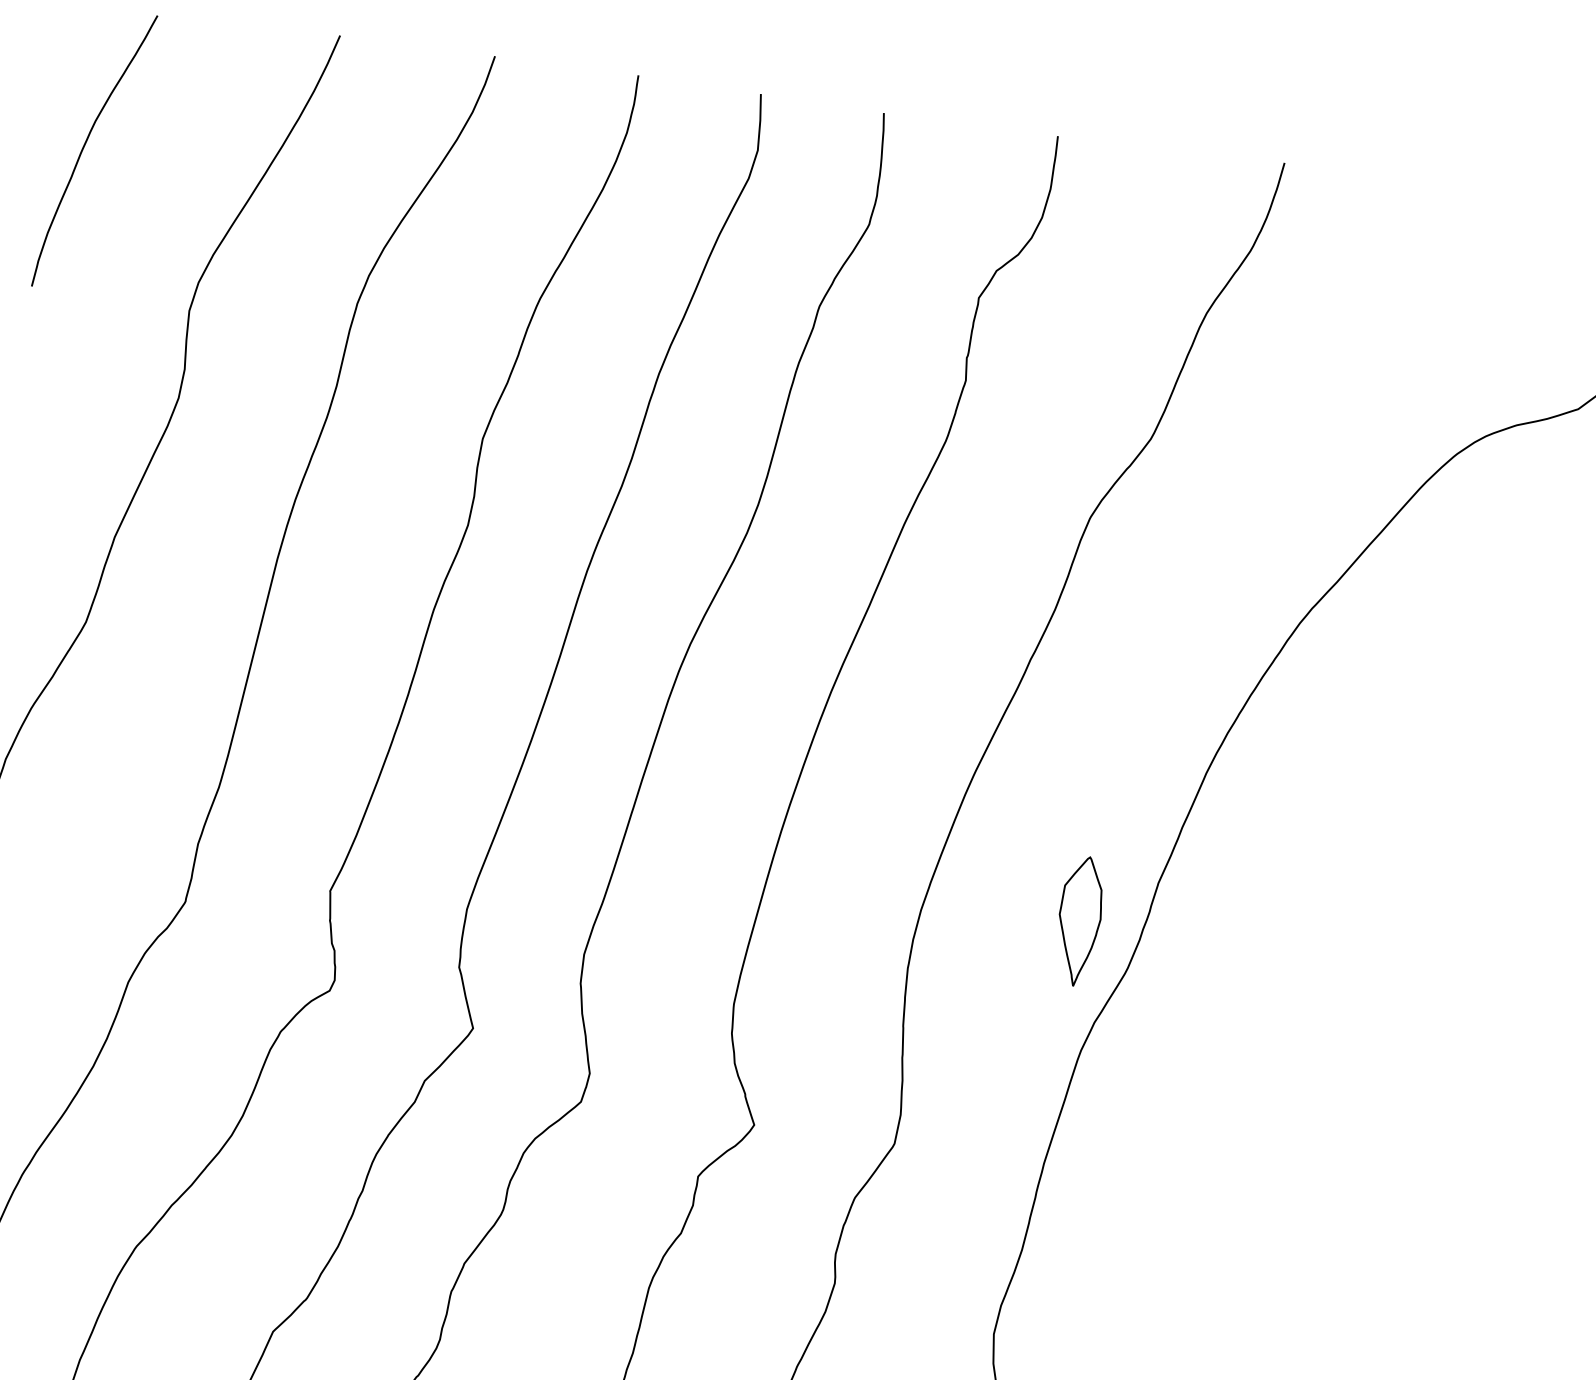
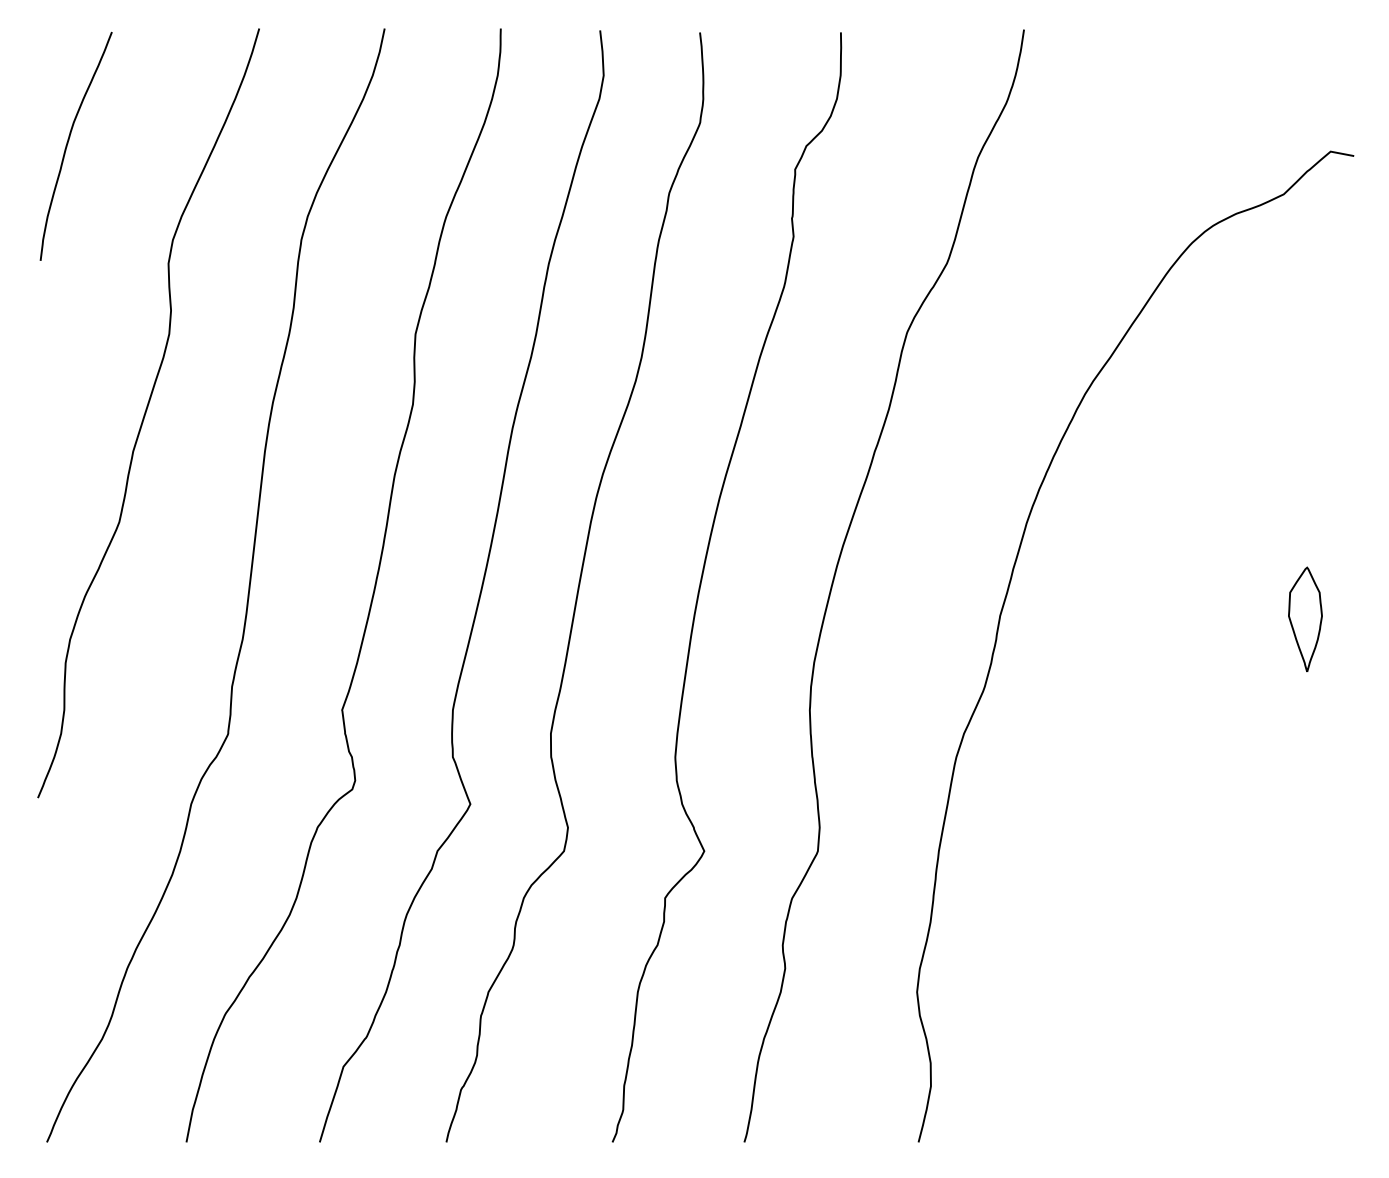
part: (1079, 921) -> (1305, 619), moved

